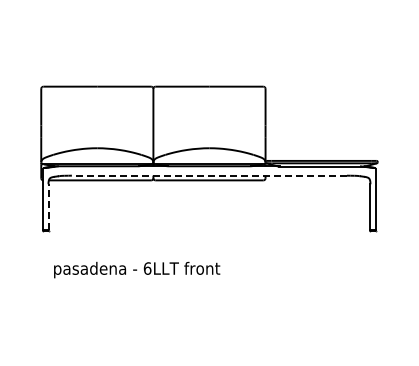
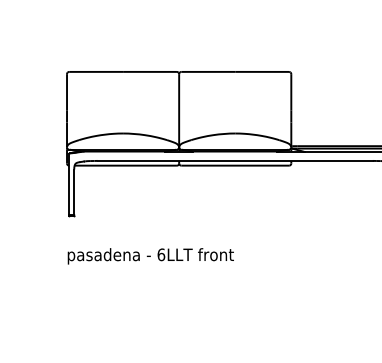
line: (209, 175) -> (235, 160), dashed -> solid
line: (48, 207) -> (74, 192), dashed -> solid
text: (137, 269) -> (151, 255), moved

